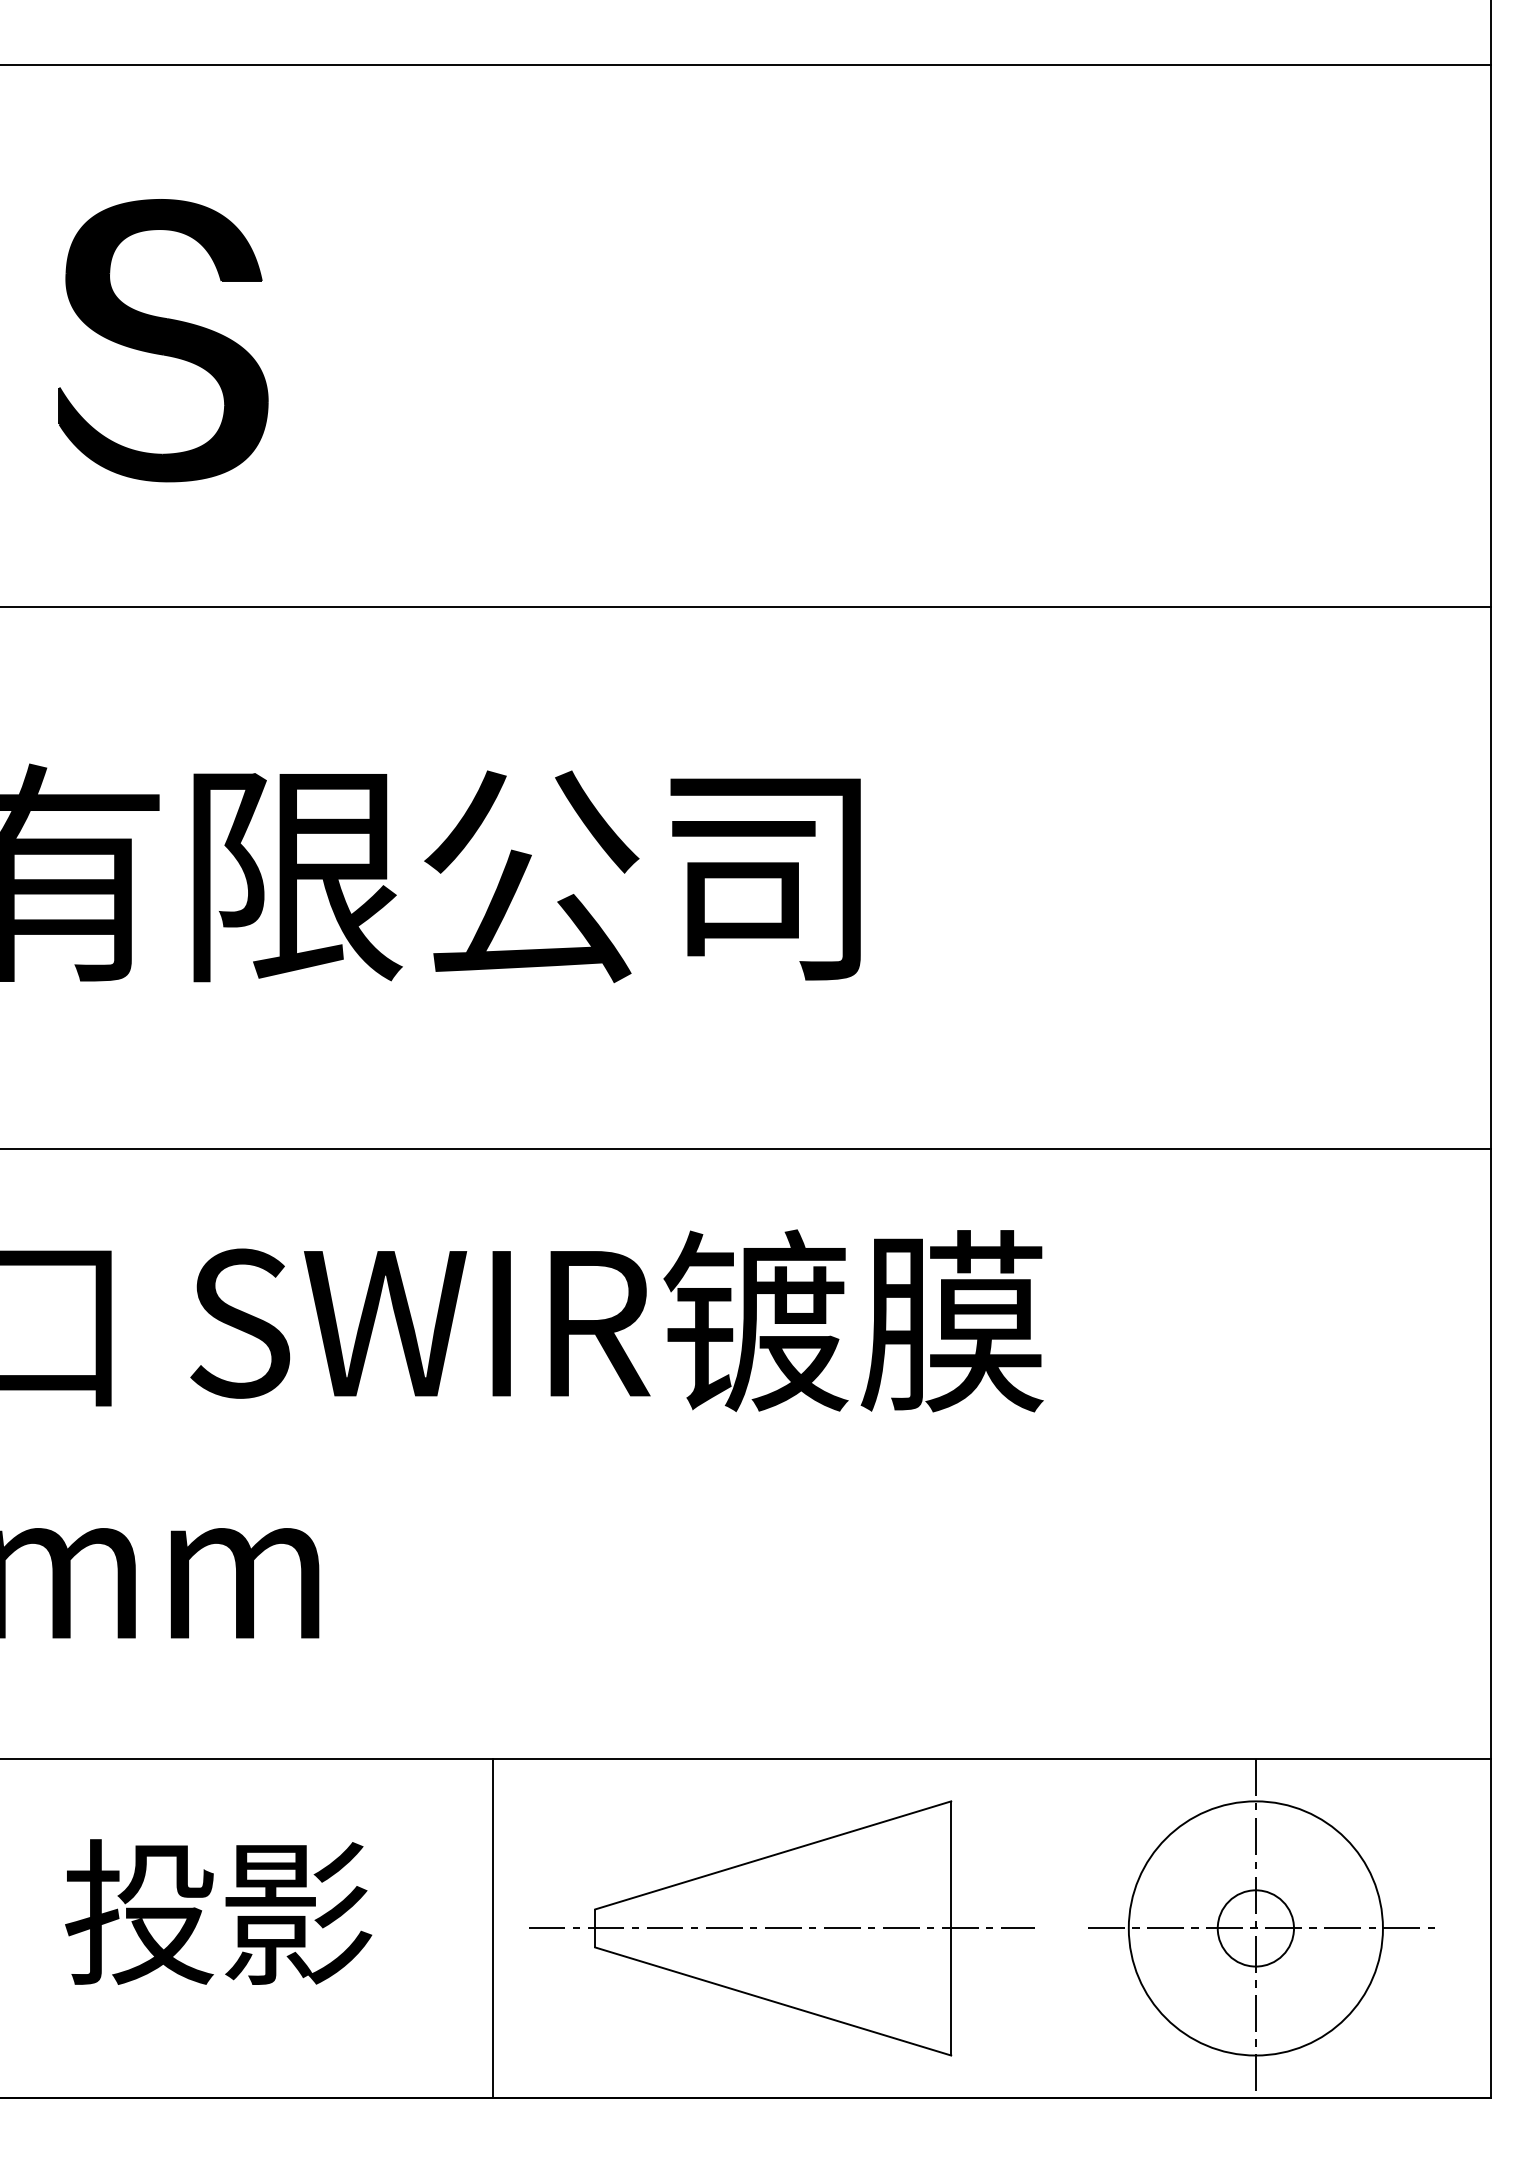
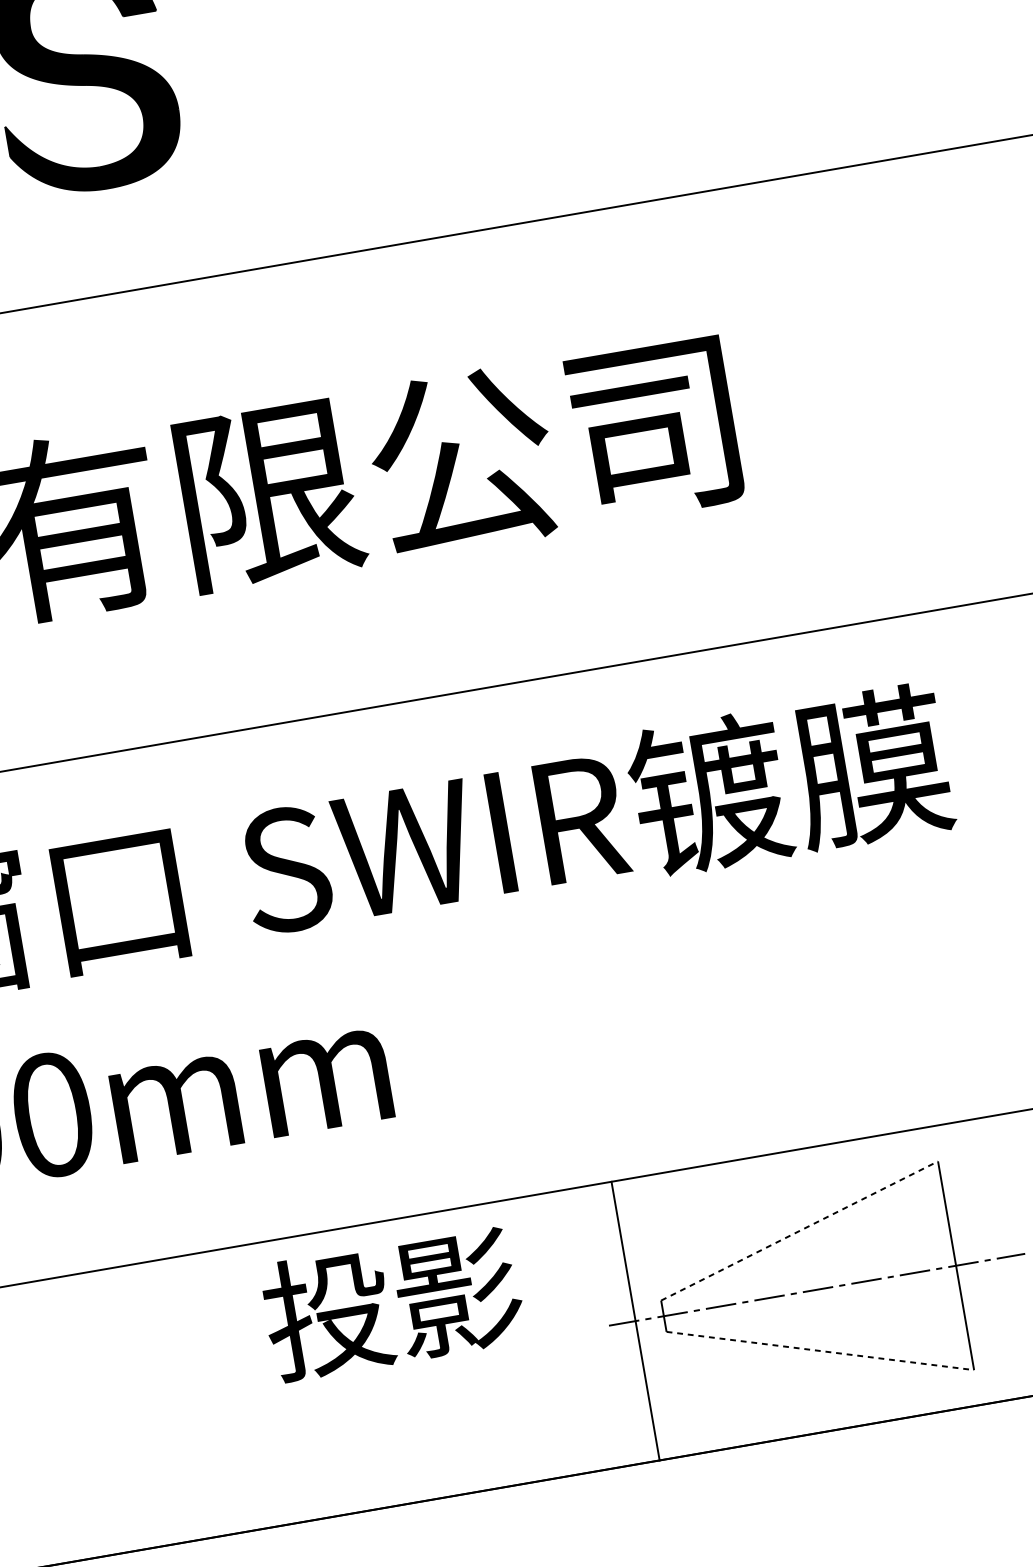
line: (773, 1855) -> (799, 1231), solid -> dashed
text: (218, 1911) -> (392, 1303), moved
line: (492, 1928) -> (635, 1321), moved
line: (773, 2001) -> (820, 1350), solid -> dashed

